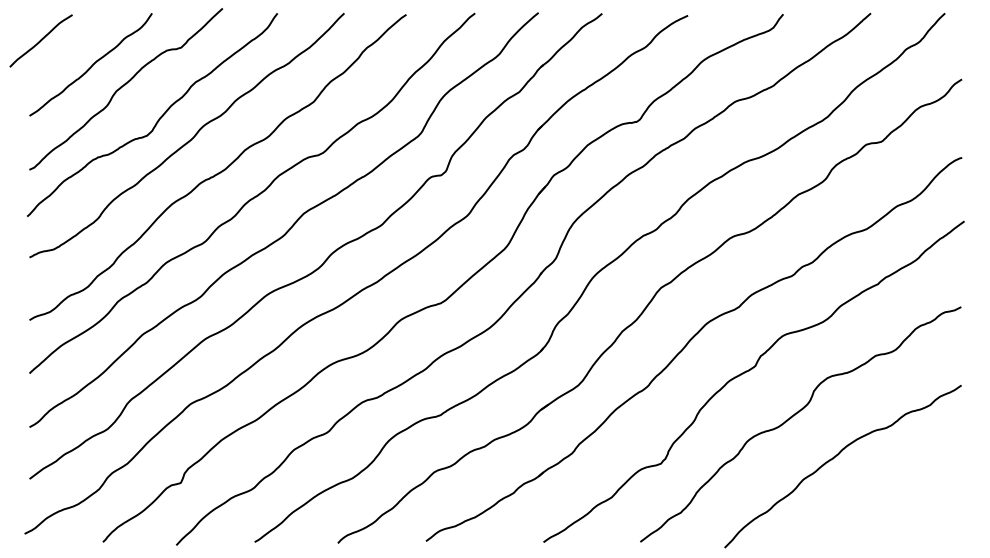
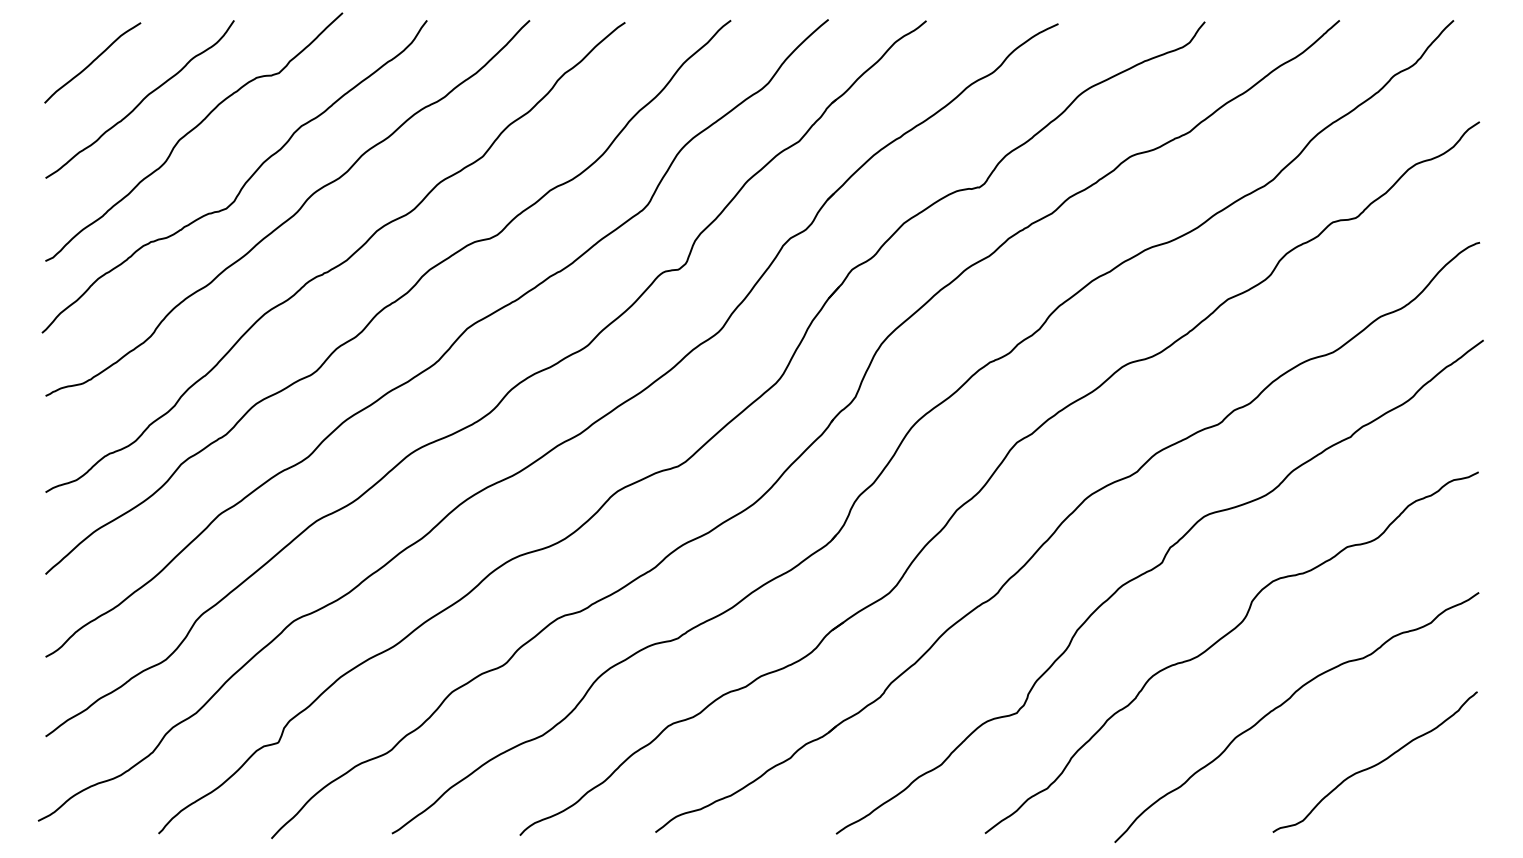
curve: (40, 40) -> (91, 62), moved
curve: (894, 496) -> (1375, 763), added

